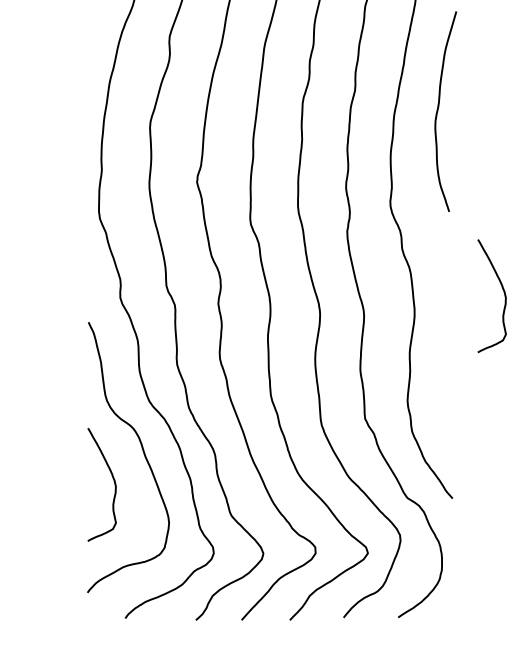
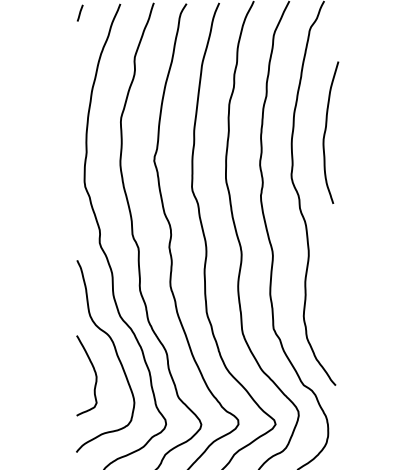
curve: (439, 109) -> (326, 131), moved
curve: (502, 292) -> (371, 239), removed

